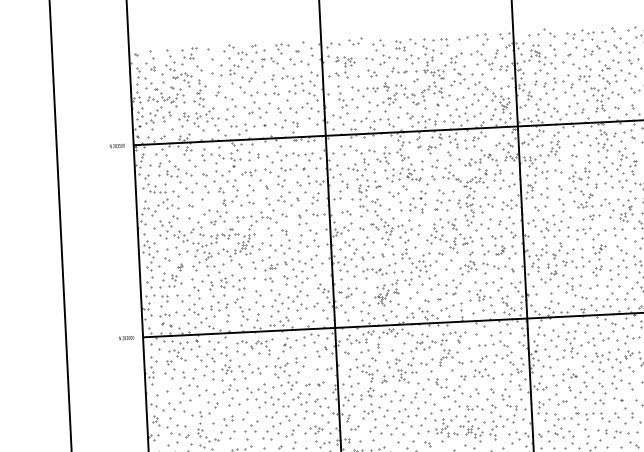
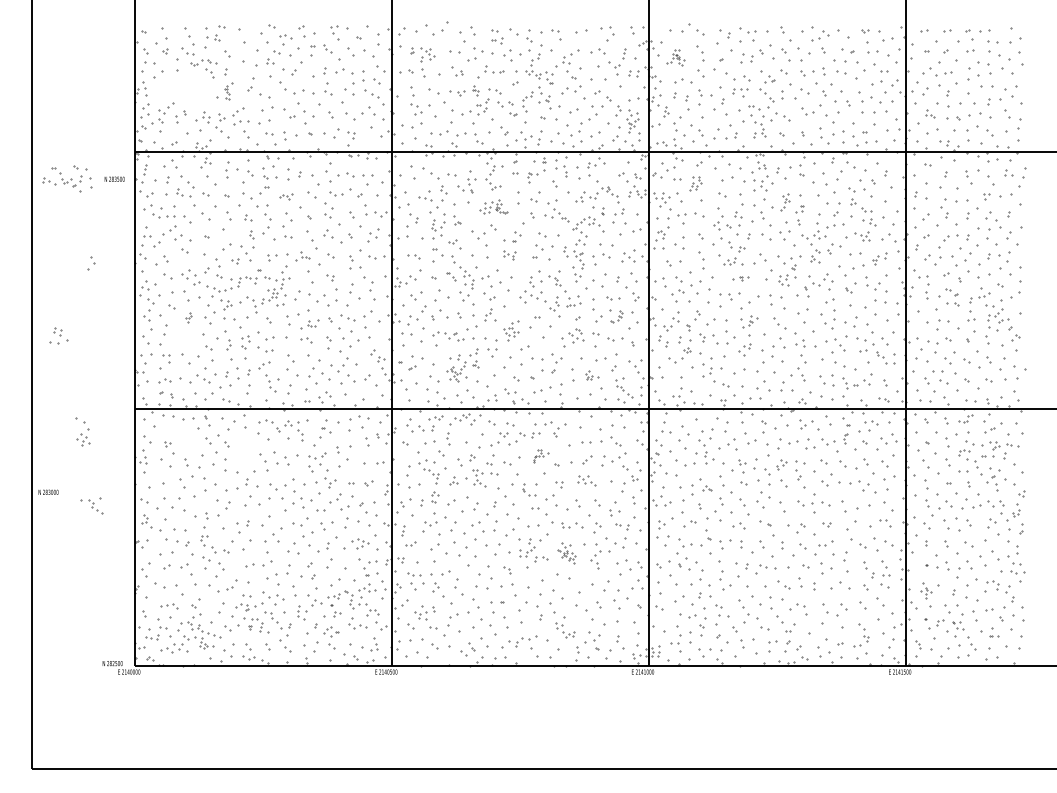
part: (354, 41) -> (436, 28), size x1.4
part: (534, 54) -> (675, 57), size x0.6
part: (166, 96) -> (67, 178), moved
part: (201, 96) -> (228, 91), size x0.6
text: (117, 145) -> (114, 178), moved
part: (554, 148) -> (695, 183), size x0.7
part: (621, 158) -> (784, 201), size x0.6
part: (248, 172) -> (286, 196), size x0.7
part: (403, 172) -> (493, 206), size x0.6
part: (417, 208) -> (509, 255), size x0.6
part: (262, 216) -> (302, 255), size x0.7
part: (591, 217) -> (740, 278), size x0.7
part: (169, 226) -> (91, 263), moved
part: (298, 260) -> (347, 317), size x0.7
part: (421, 264) -> (510, 330), size x0.6
part: (174, 280) -> (58, 335), moved
part: (483, 295) -> (591, 375), size x0.7
text: (126, 337) -> (48, 491), moved
part: (176, 354) -> (91, 505), moved
part: (448, 357) -> (540, 456), size x0.6
part: (225, 362) -> (82, 431), moved
part: (483, 373) -> (586, 480), size x0.7
part: (471, 429) -> (566, 553), size x0.6

